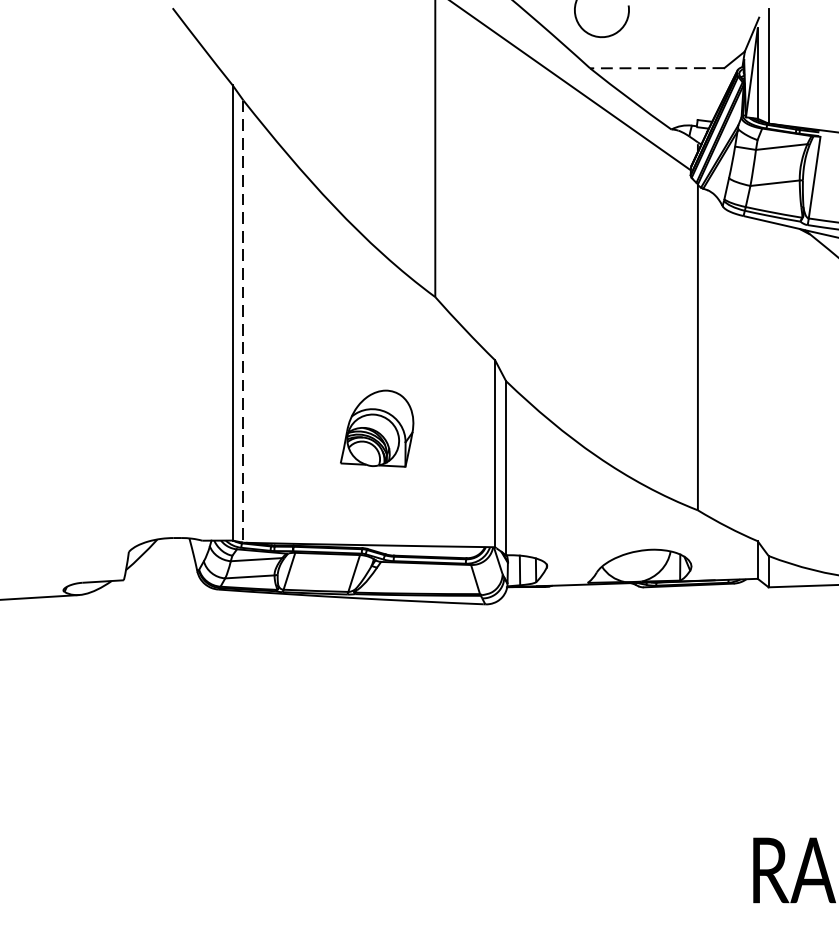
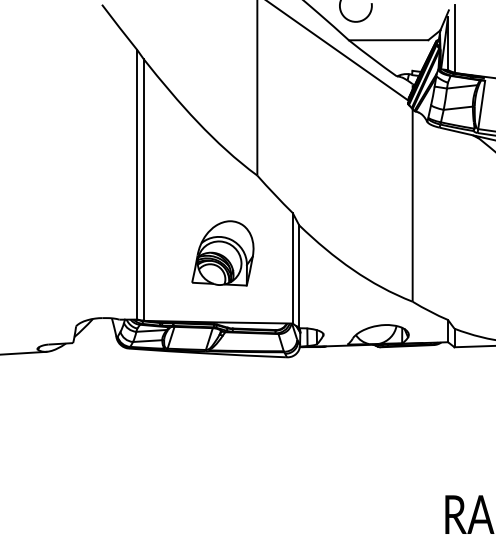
line: (657, 68) -> (388, 40), dashed -> solid
line: (242, 322) -> (143, 190), dashed -> solid
part: (376, 428) -> (222, 253), size x1.43

